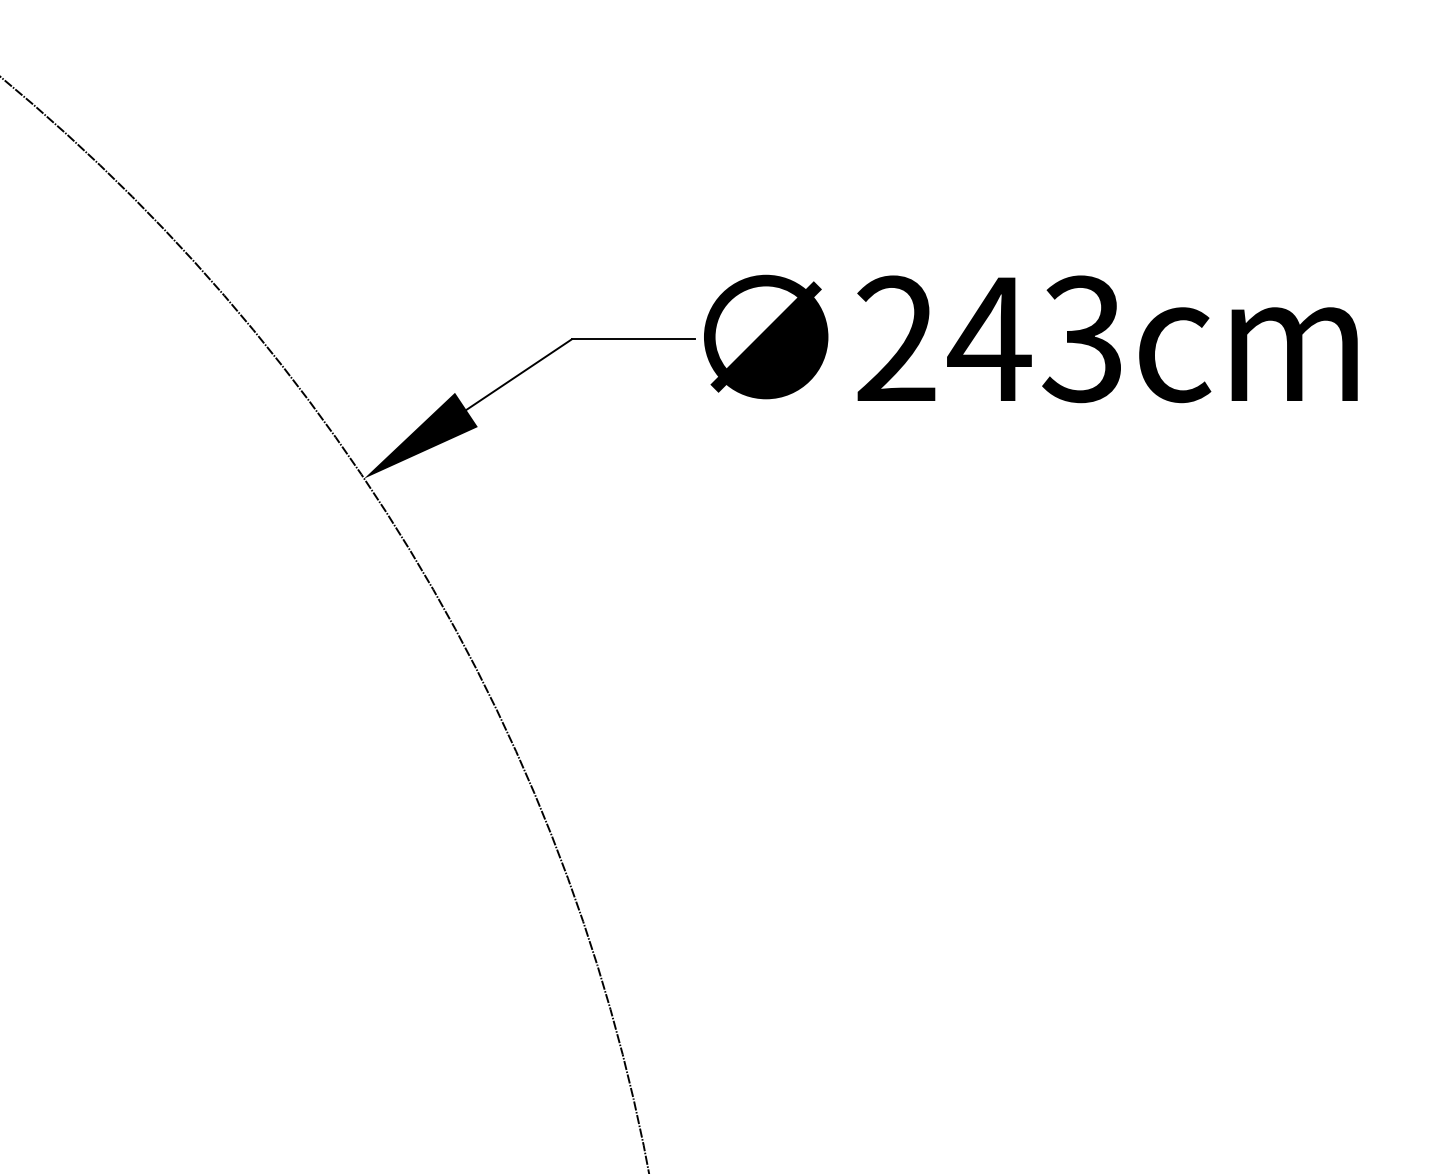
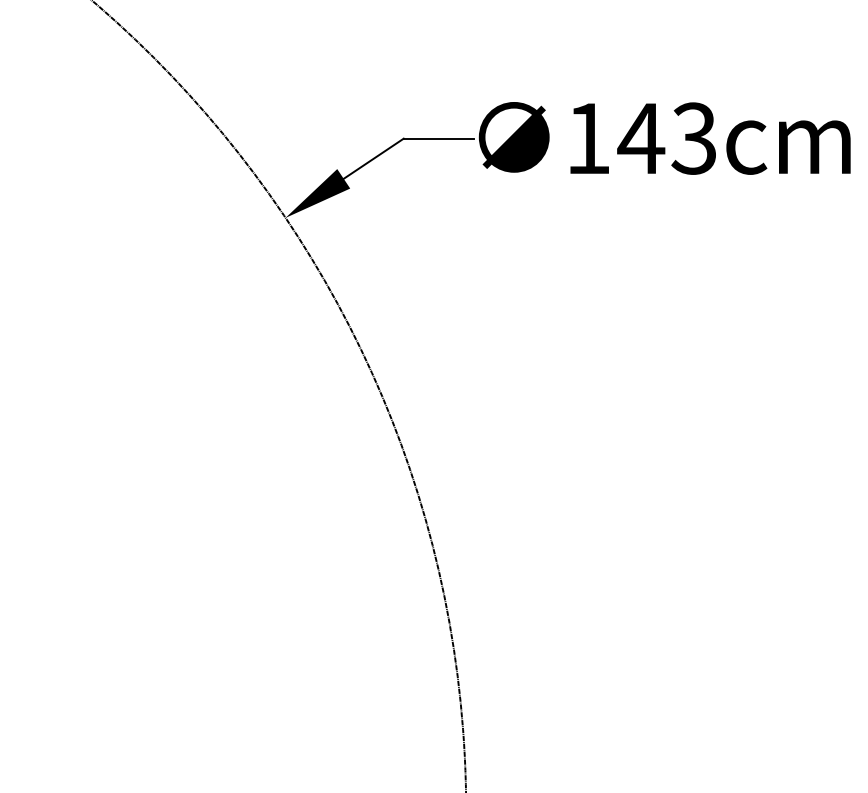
text: (896, 337) -> (588, 137), 243cm -> 143cm

